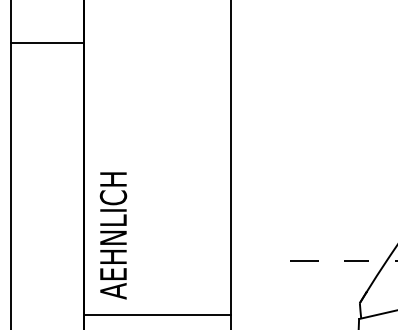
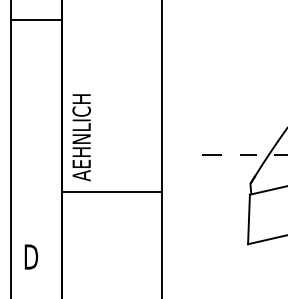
line: (47, 42) -> (36, 19), moved

